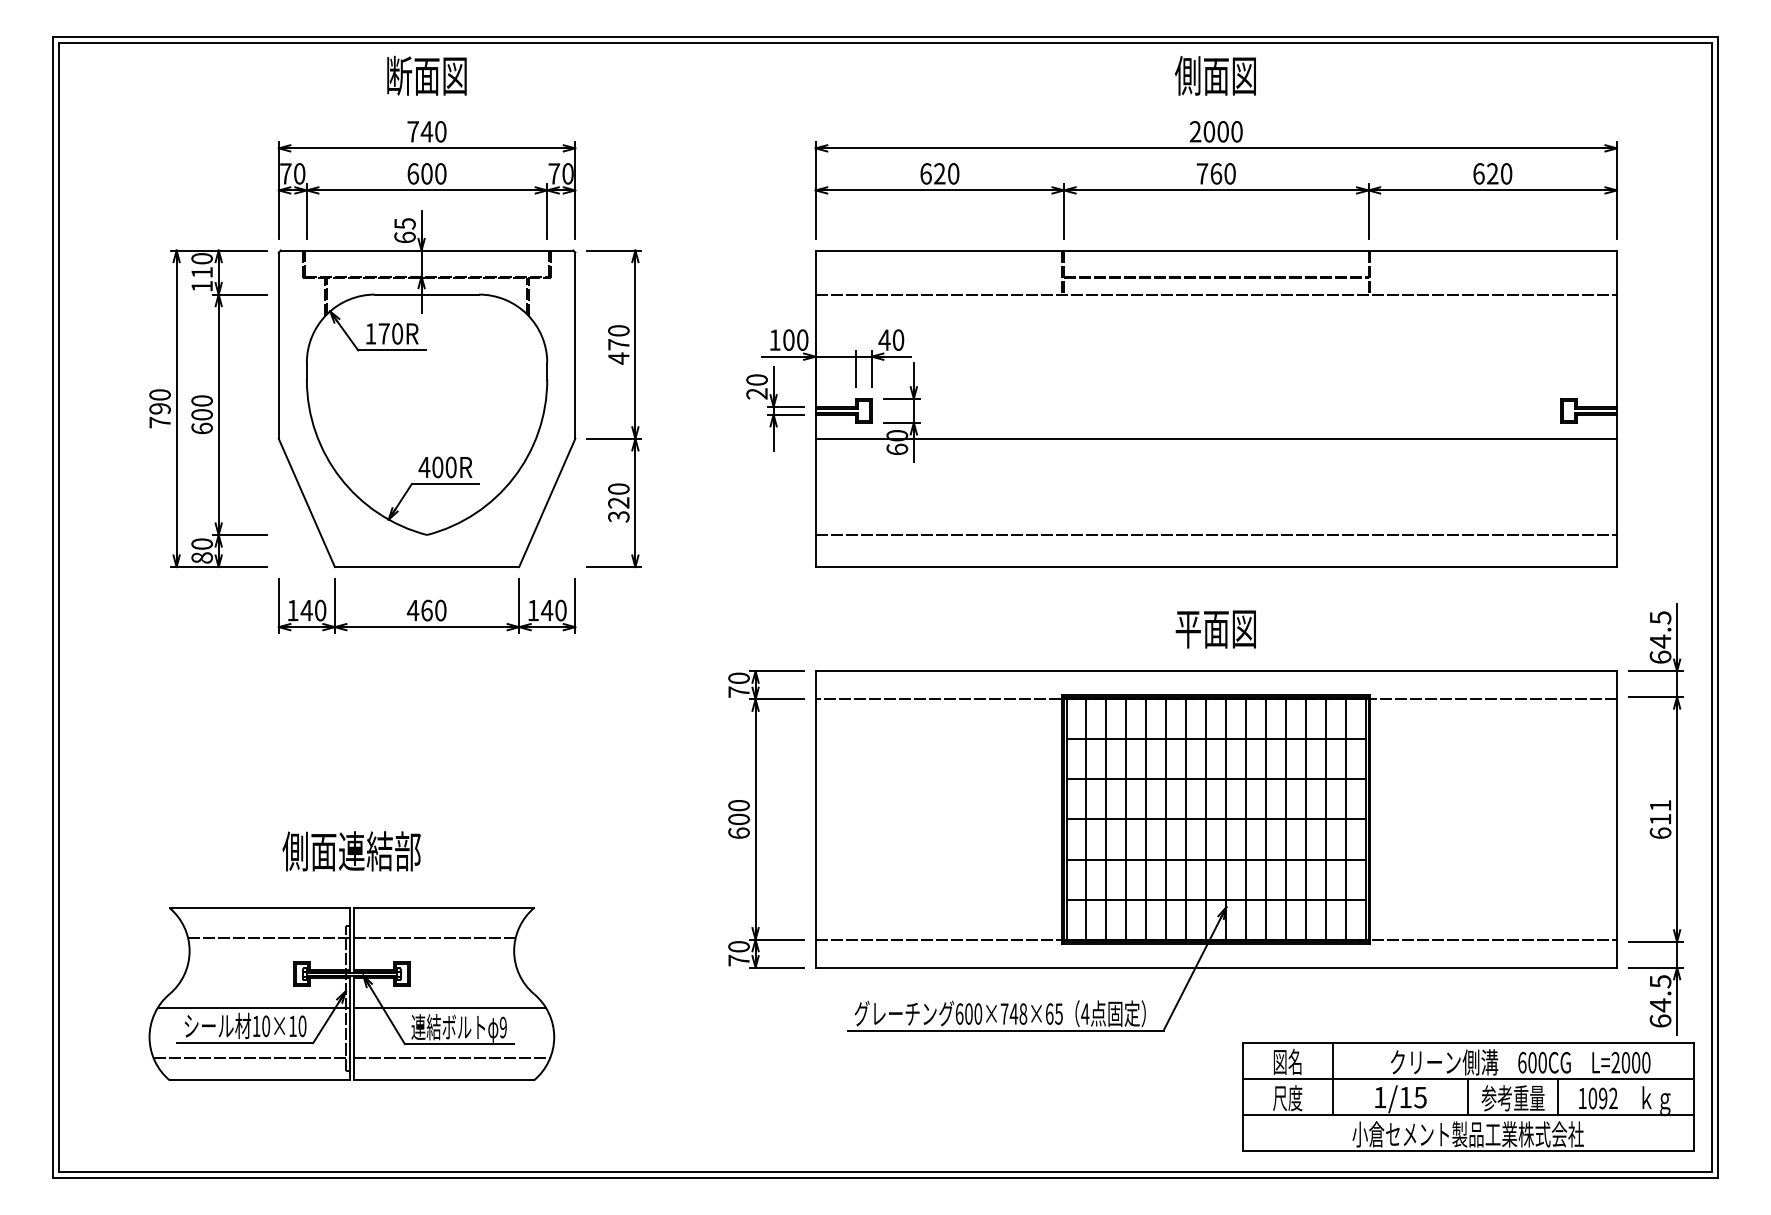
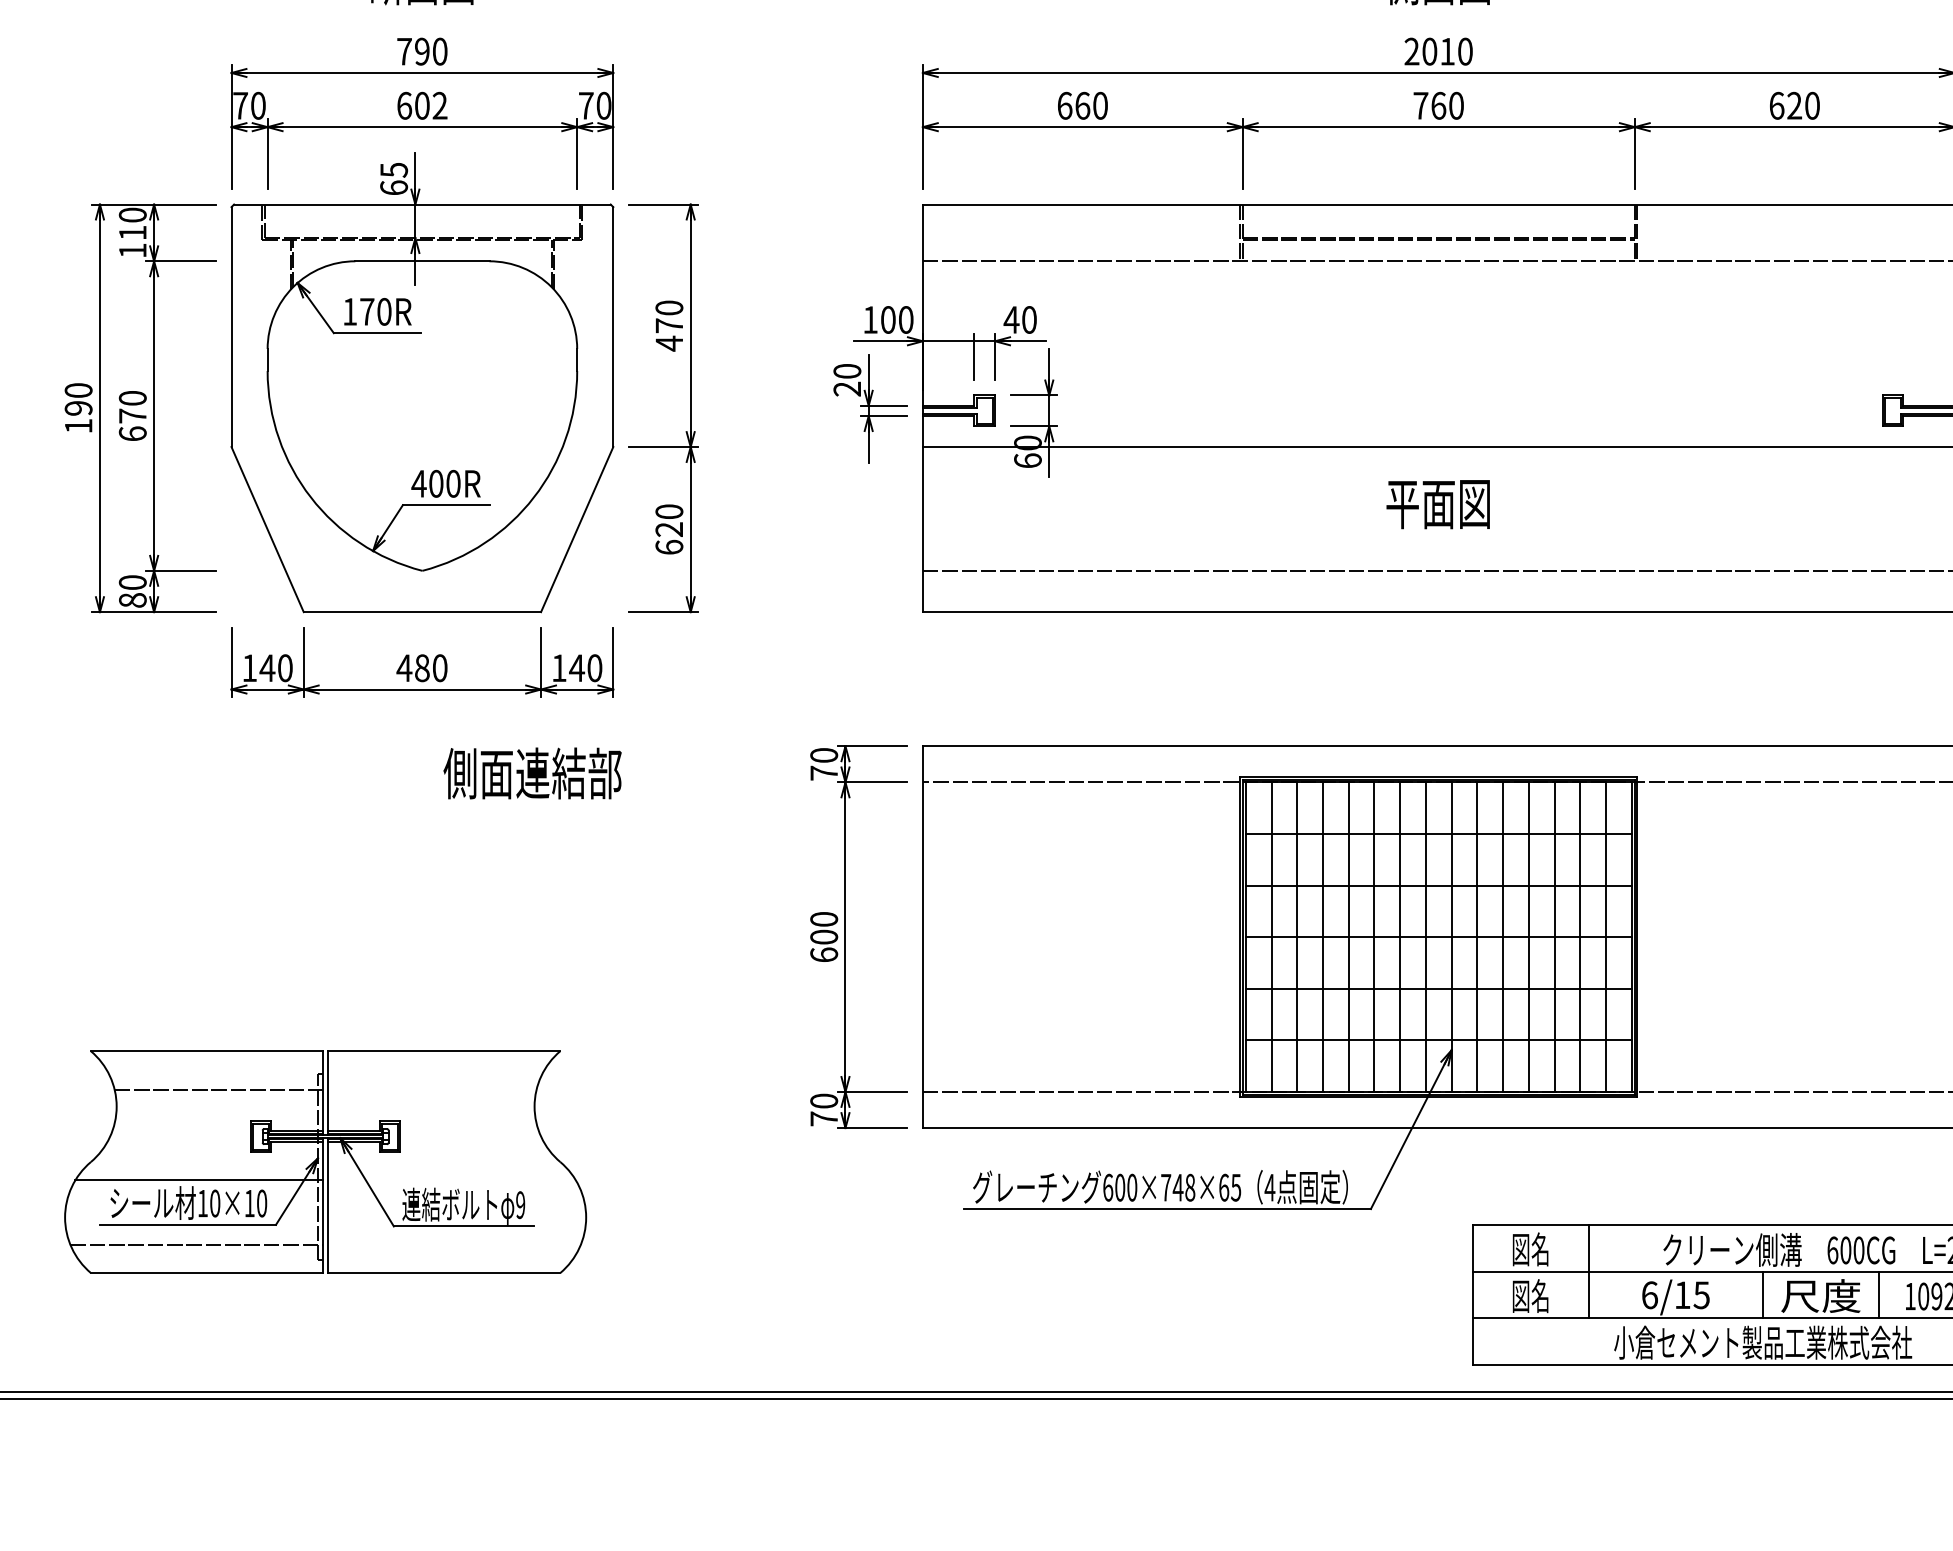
text: (426, 131) -> (421, 51), 740 -> 790
text: (1222, 131) -> (1446, 51), 2000 -> 2010
text: (440, 173) -> (439, 105), 600 -> 602
text: (939, 173) -> (1082, 105), 620 -> 660
text: (201, 414) -> (131, 415), 600 -> 670
text: (159, 422) -> (77, 426), 790 -> 190
text: (618, 516) -> (668, 547), 320 -> 620
text: (426, 610) -> (421, 668), 460 -> 480
text: (1215, 629) -> (1437, 504), moved
text: (351, 851) -> (532, 773), moved
line: (434, 938) -> (432, 1090), removed
line: (449, 1008) -> (451, 1180), removed
line: (451, 1058) -> (453, 1244), removed
text: (1380, 1097) -> (1650, 1295), 1/15 -> 6/15
text: (1287, 1098) -> (1530, 1296), 尺度 -> 図名
text: (1512, 1098) -> (1820, 1296), 参考重量 -> 尺度

